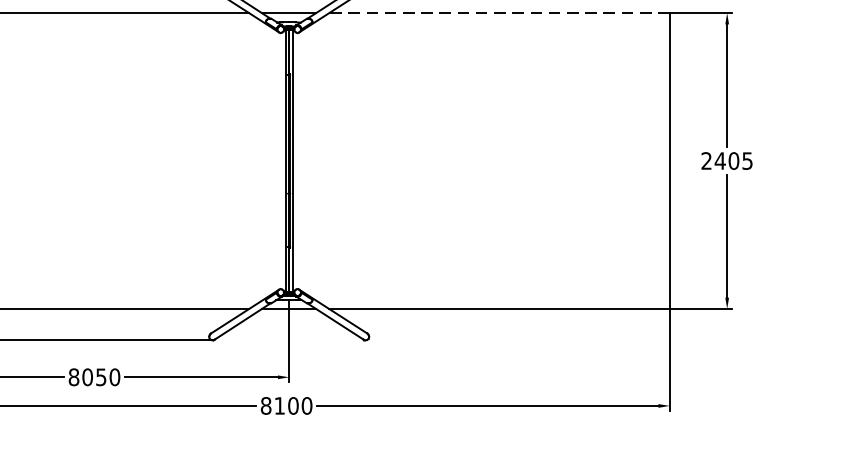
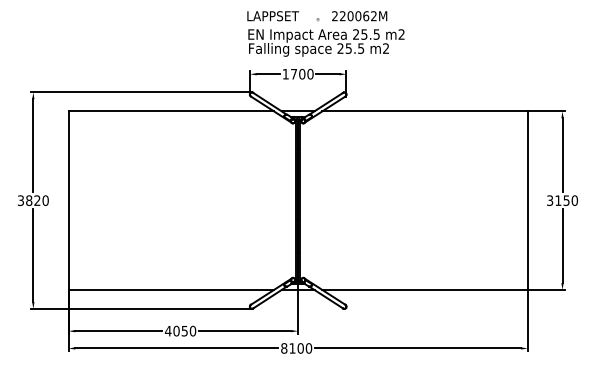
line: (500, 13) -> (425, 111), dashed -> solid
text: (727, 160) -> (562, 200), 2405 -> 3150
text: (72, 376) -> (167, 330), 8050 -> 4050

